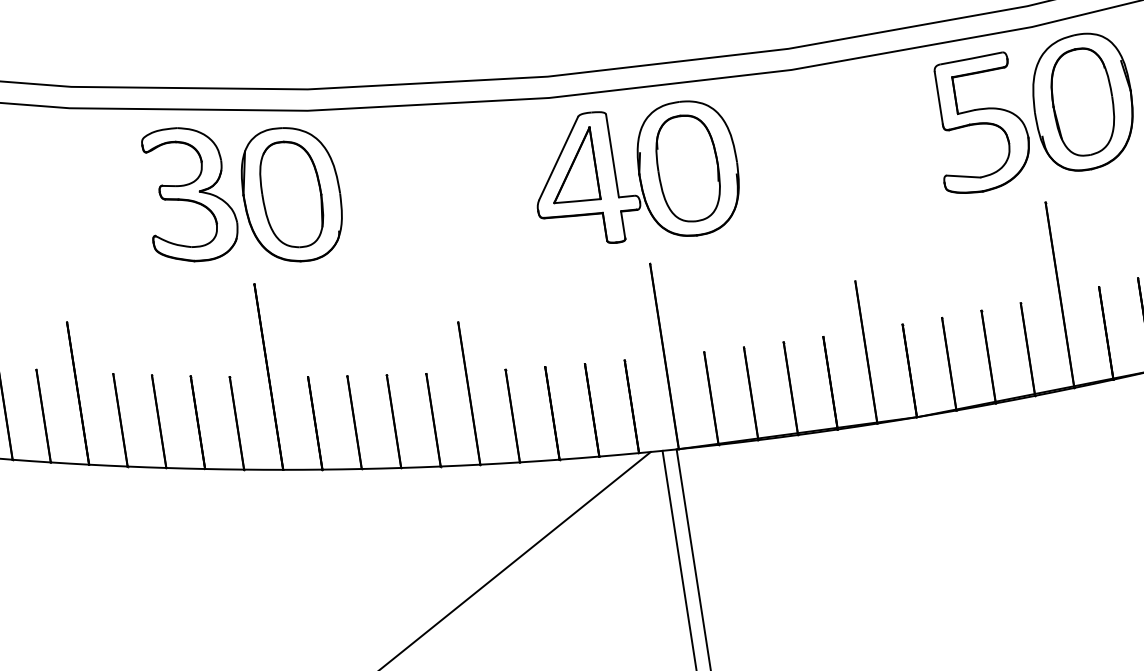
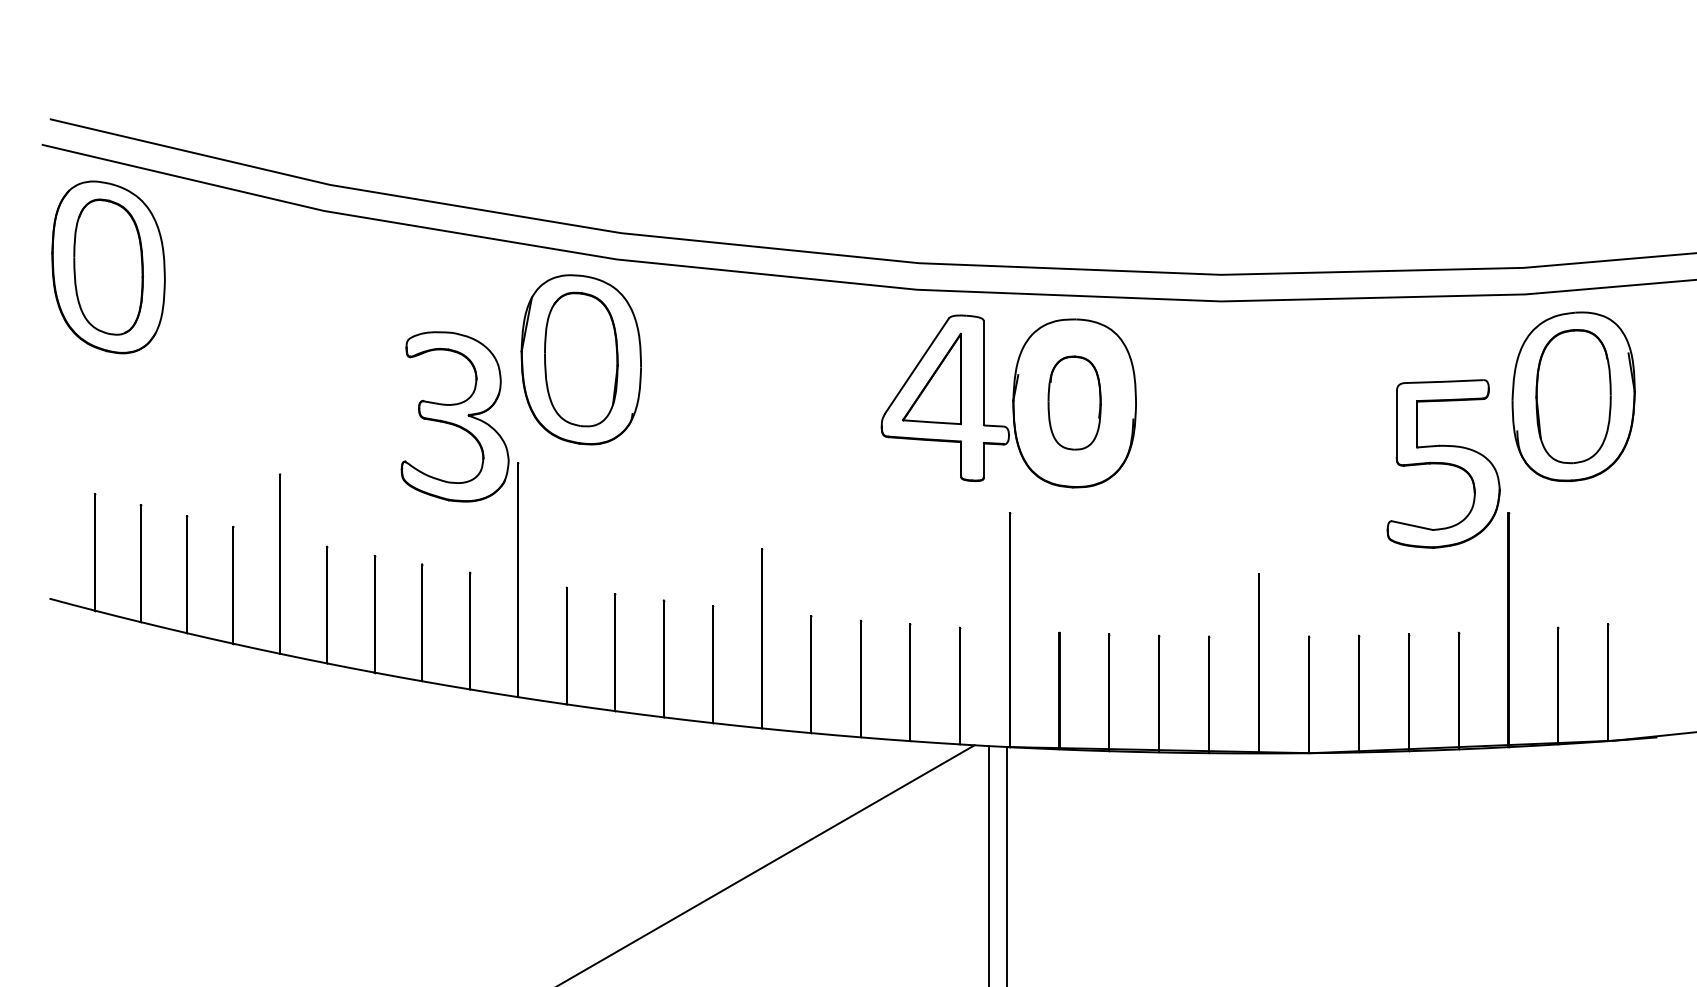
part: (980, 123) -> (1443, 463), moved
part: (687, 168) -> (1074, 402), size x0.7
part: (188, 194) -> (454, 416), moved

